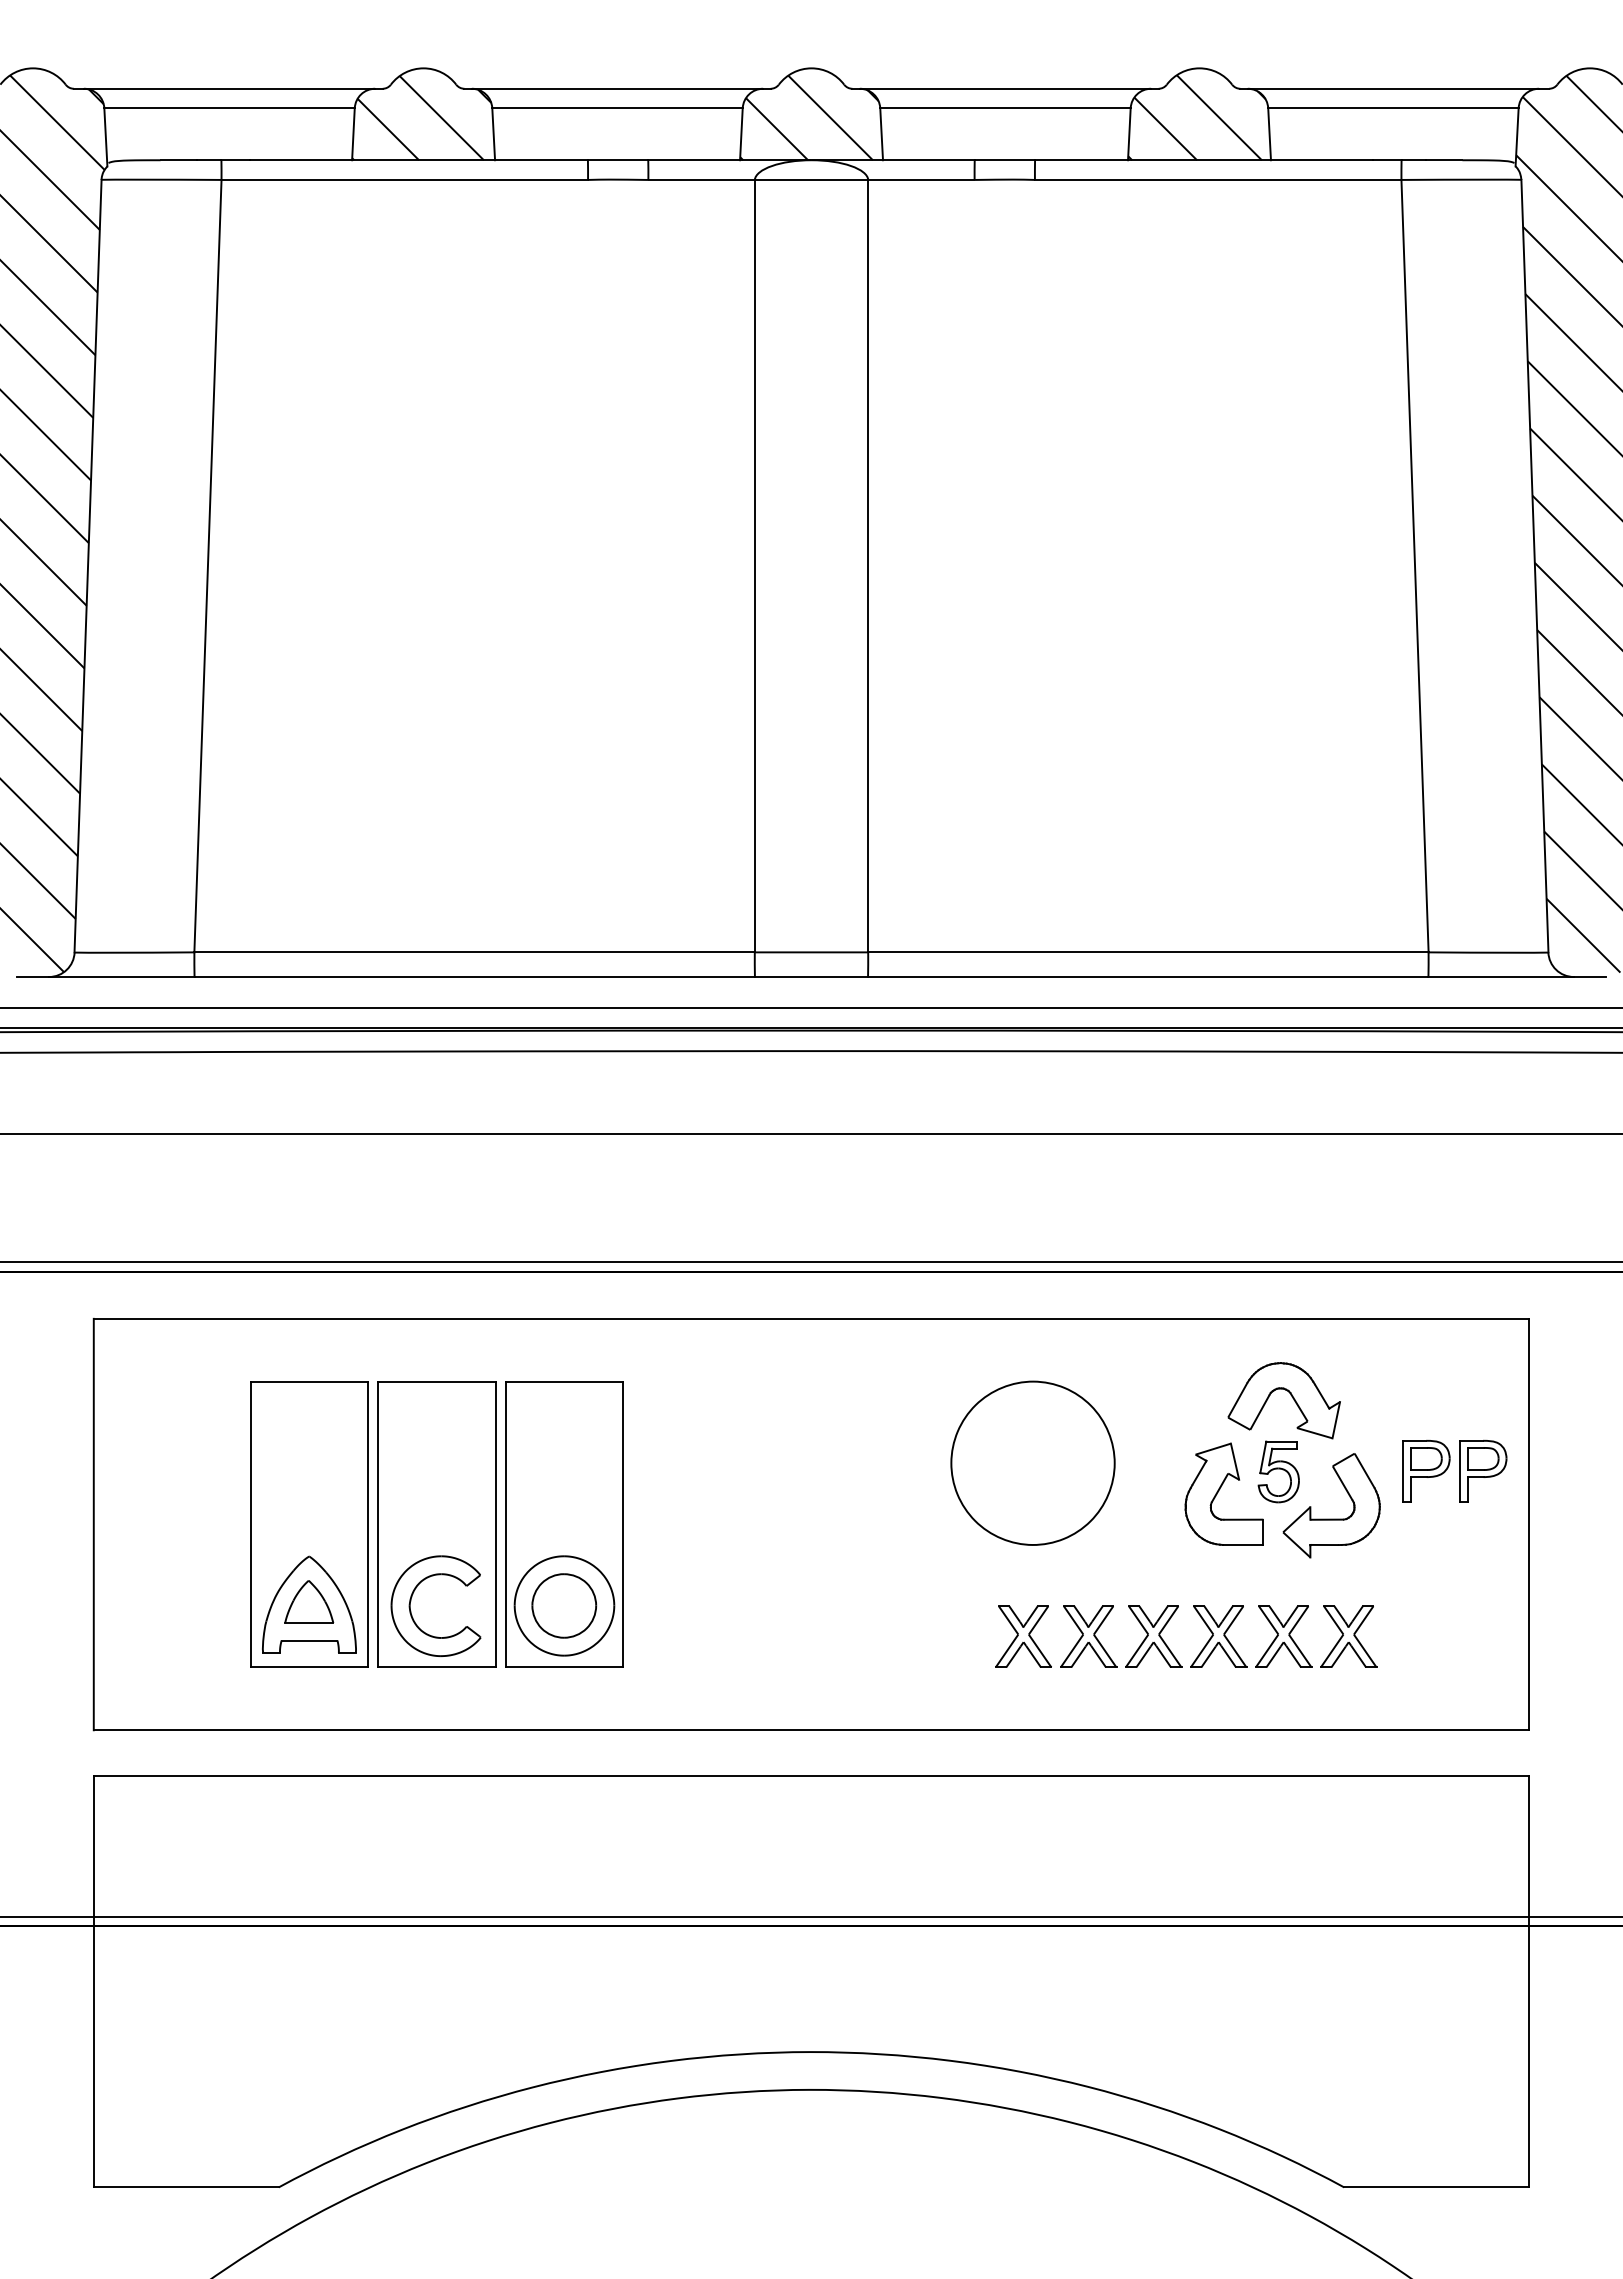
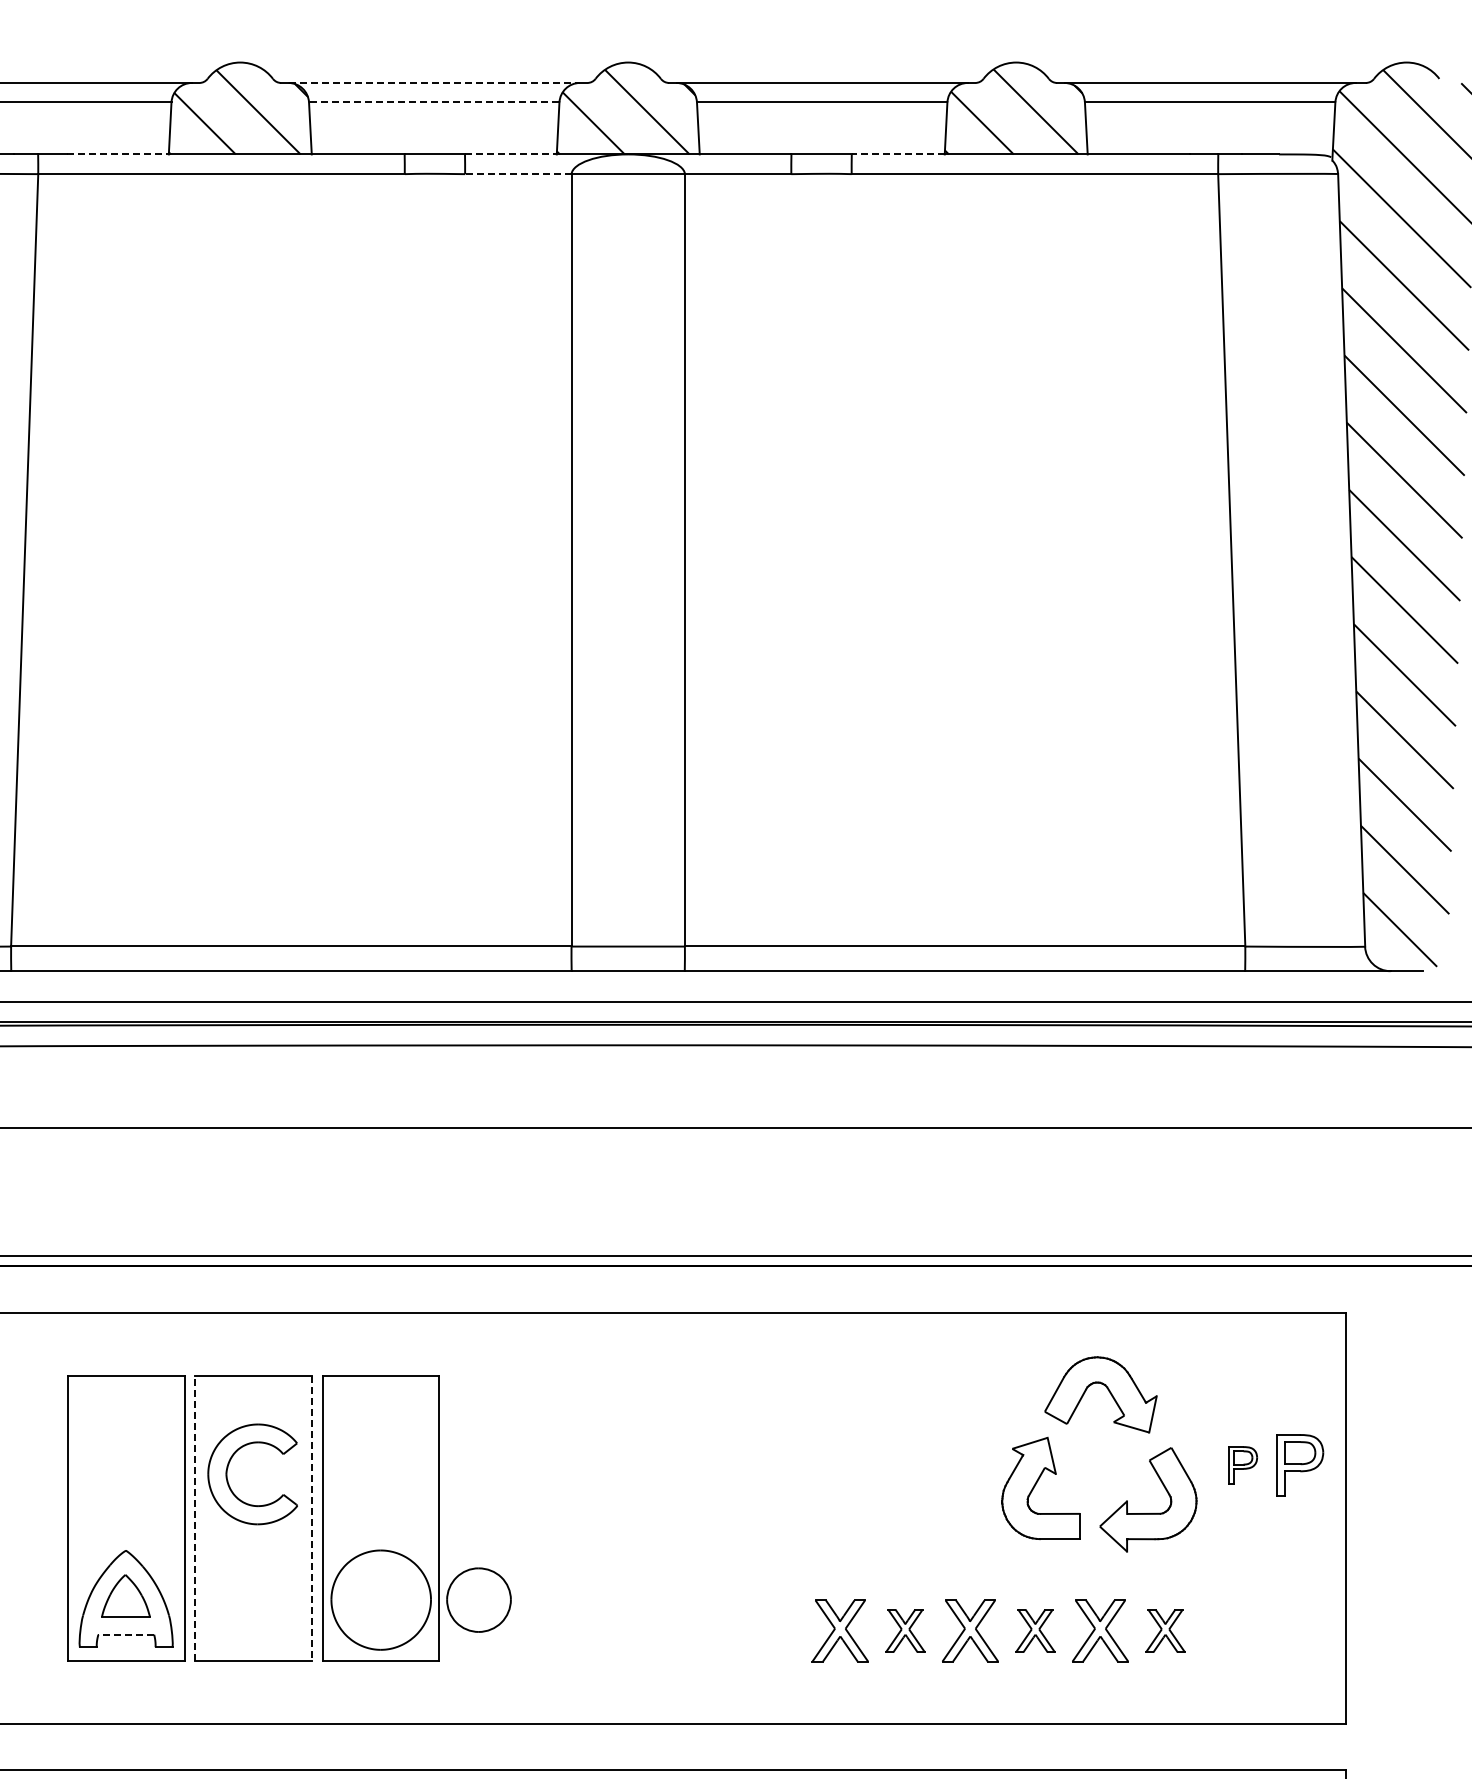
line: (617, 88) -> (434, 82), solid -> dashed
line: (617, 108) -> (434, 102), solid -> dashed
line: (301, 160) -> (118, 154), solid -> dashed
line: (694, 160) -> (511, 154), solid -> dashed
line: (1081, 160) -> (898, 154), solid -> dashed
line: (701, 179) -> (518, 173), solid -> dashed
part: (1032, 1462) -> (849, 1456), removed
part: (1426, 1470) -> (1243, 1464), size x0.6
part: (1278, 1471) -> (1095, 1465), removed
line: (378, 1524) -> (195, 1518), solid -> dashed
line: (495, 1525) -> (312, 1519), solid -> dashed
part: (411, 1601) -> (228, 1469), moved
part: (564, 1605) -> (479, 1599), moved
part: (1088, 1636) -> (905, 1630), size x0.7
part: (1218, 1636) -> (1035, 1630), size x0.7
part: (1348, 1636) -> (1165, 1630), size x0.7
line: (309, 1640) -> (126, 1634), solid -> dashed

